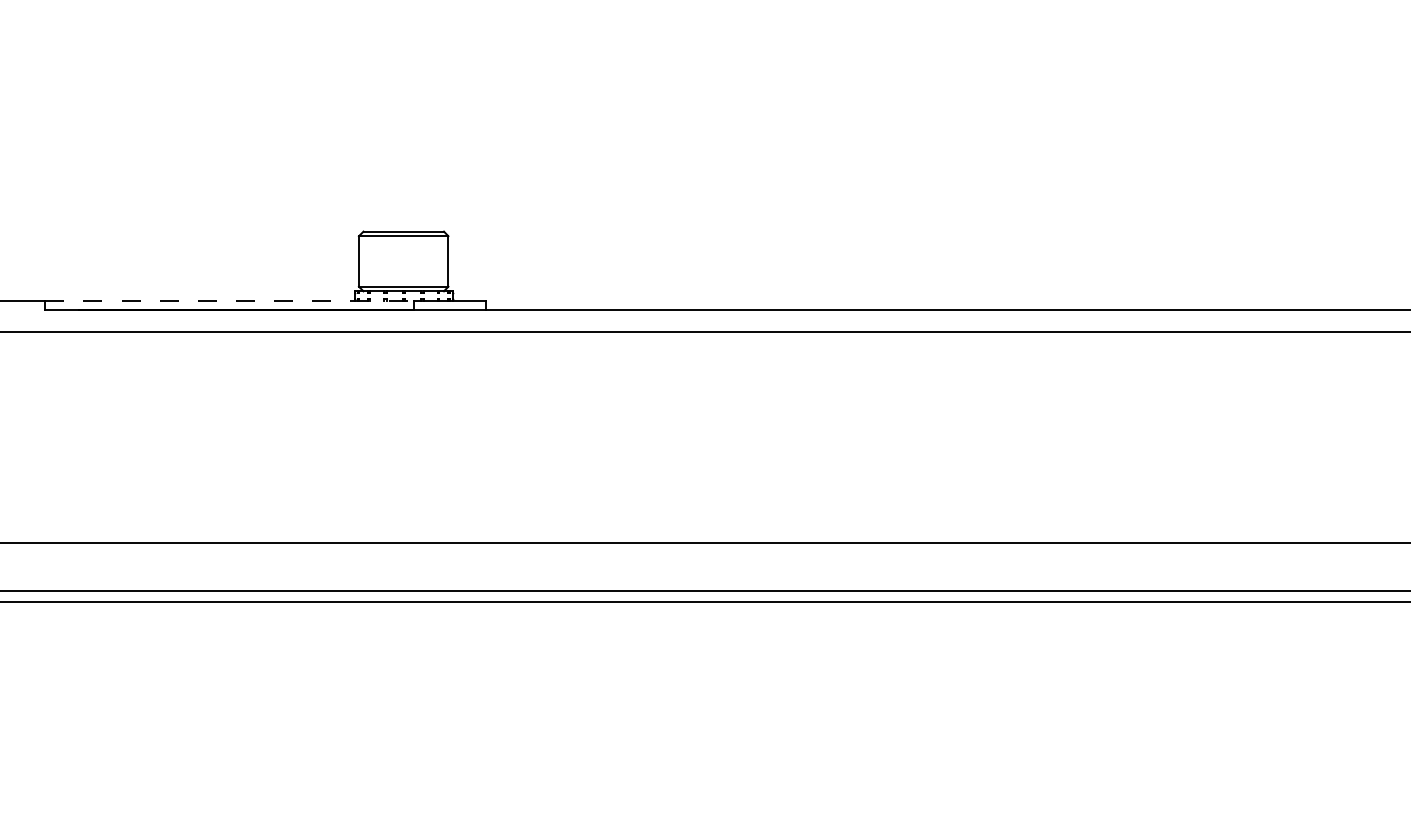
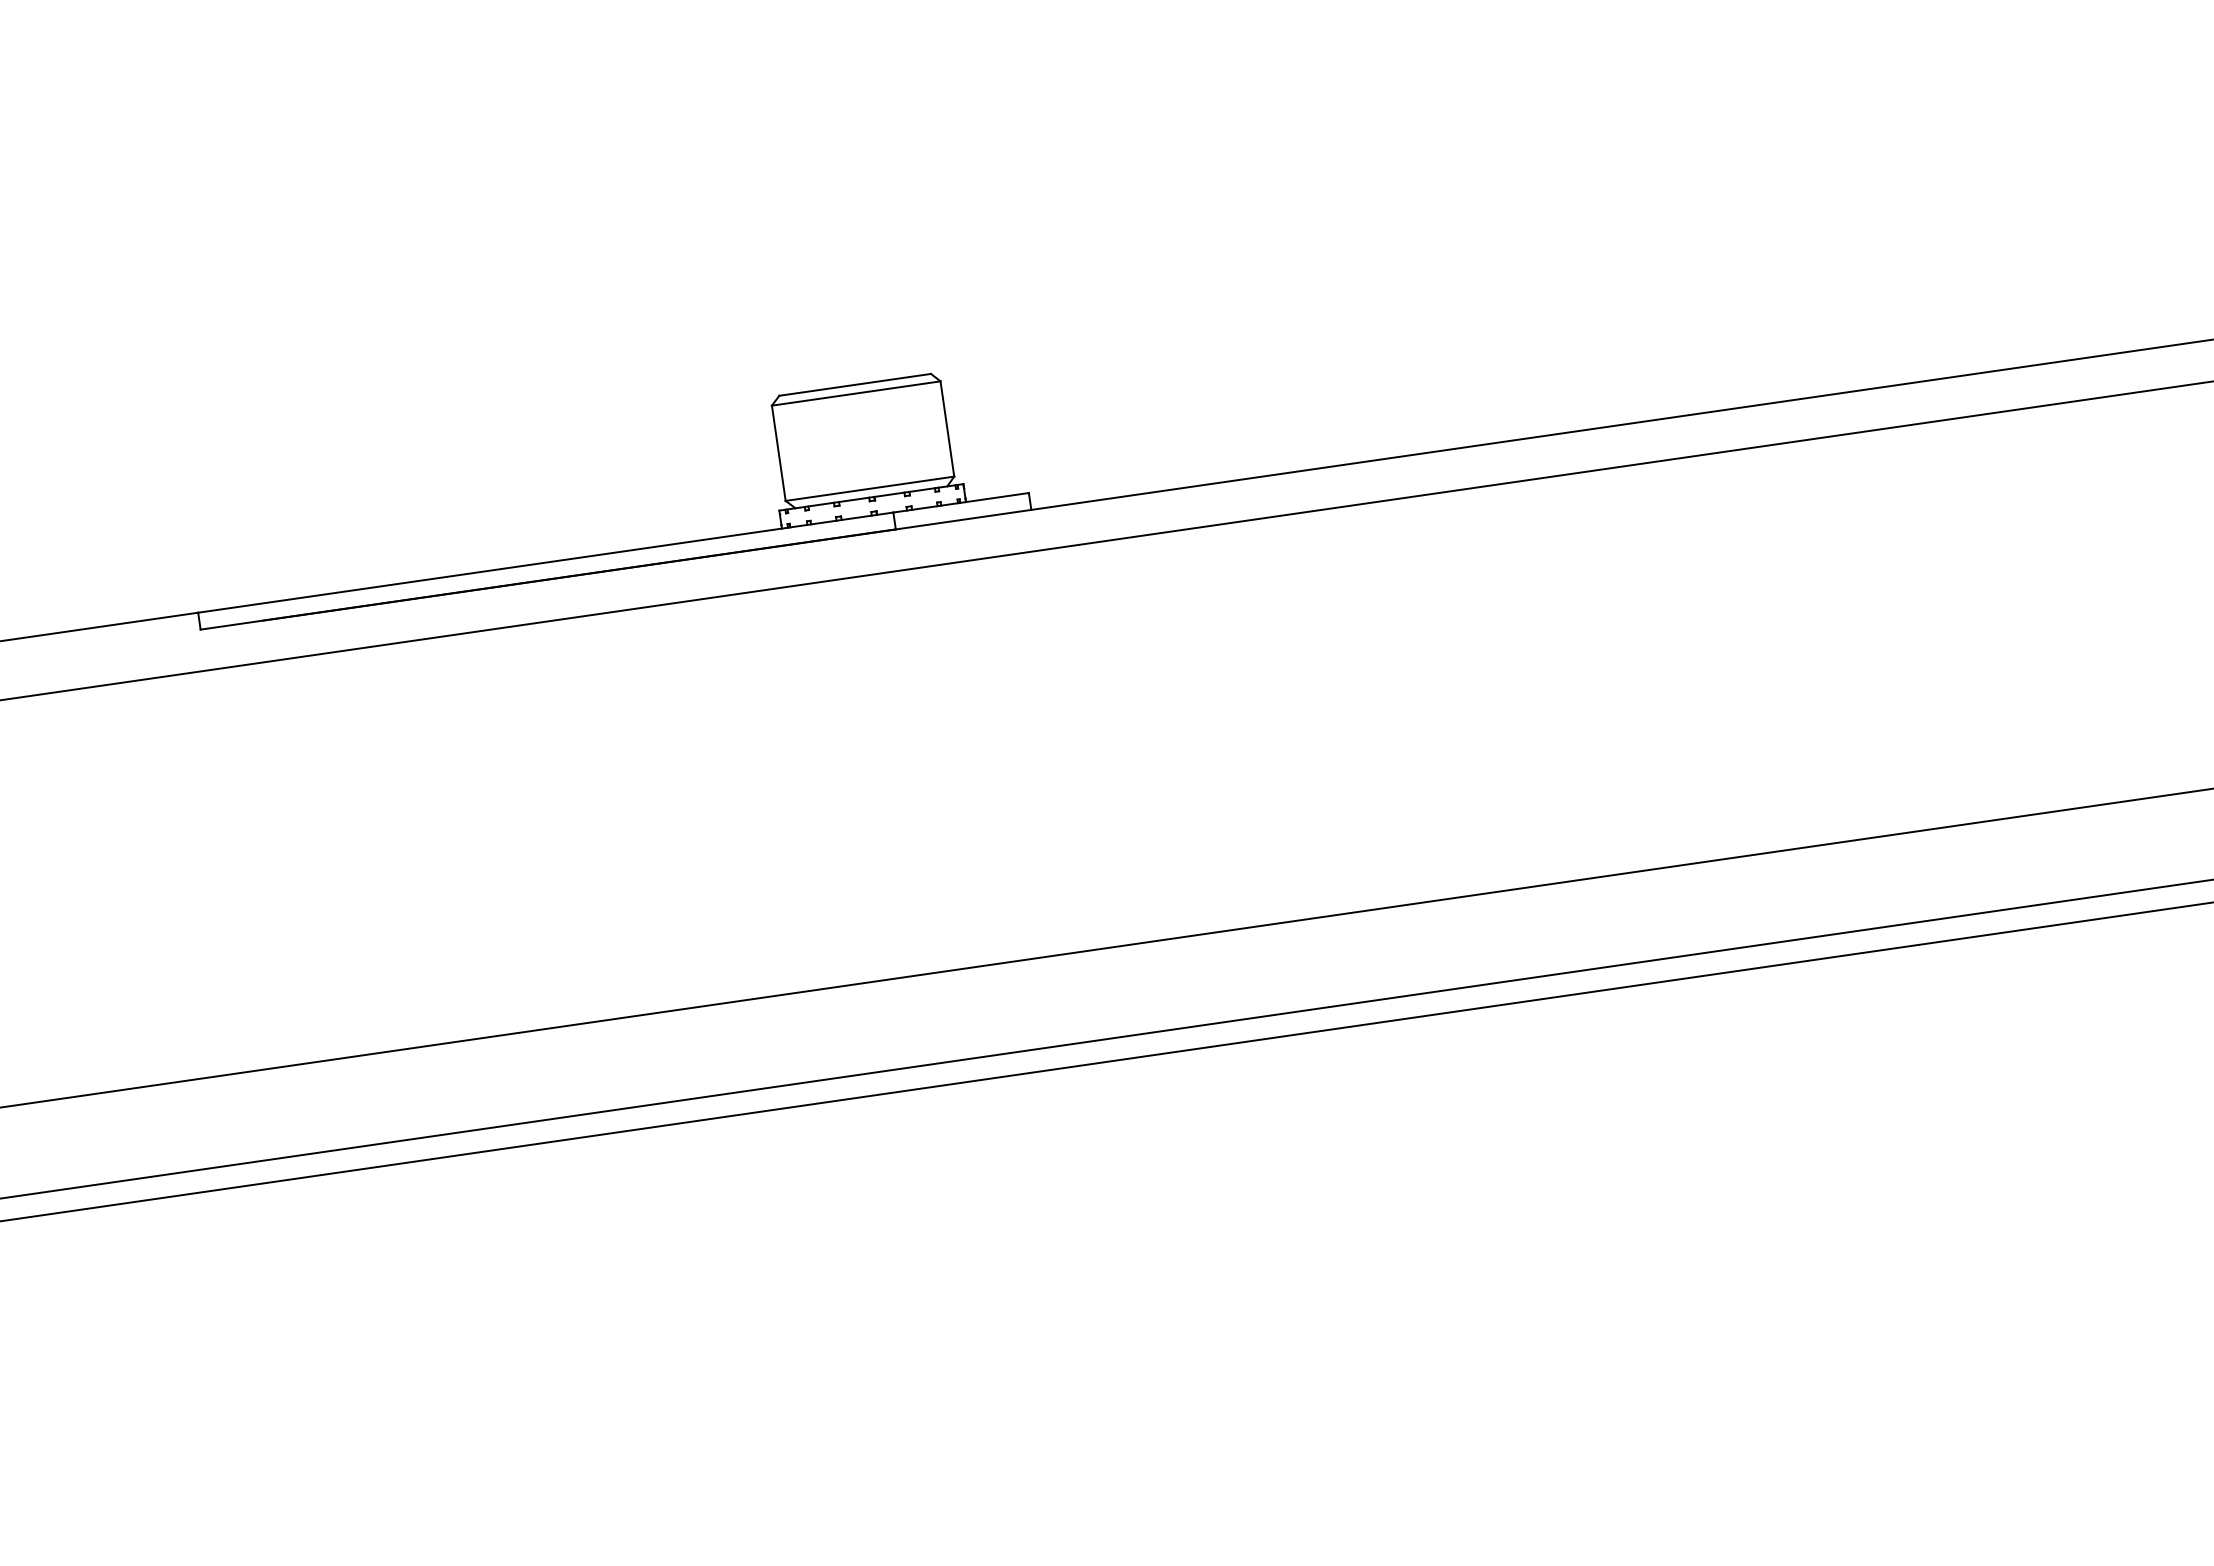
line: (230, 300) -> (547, 561), dashed -> solid

